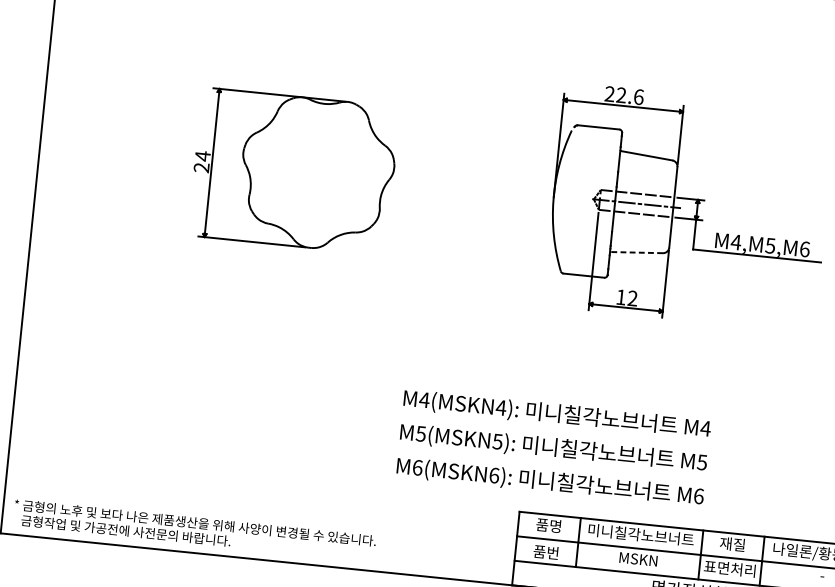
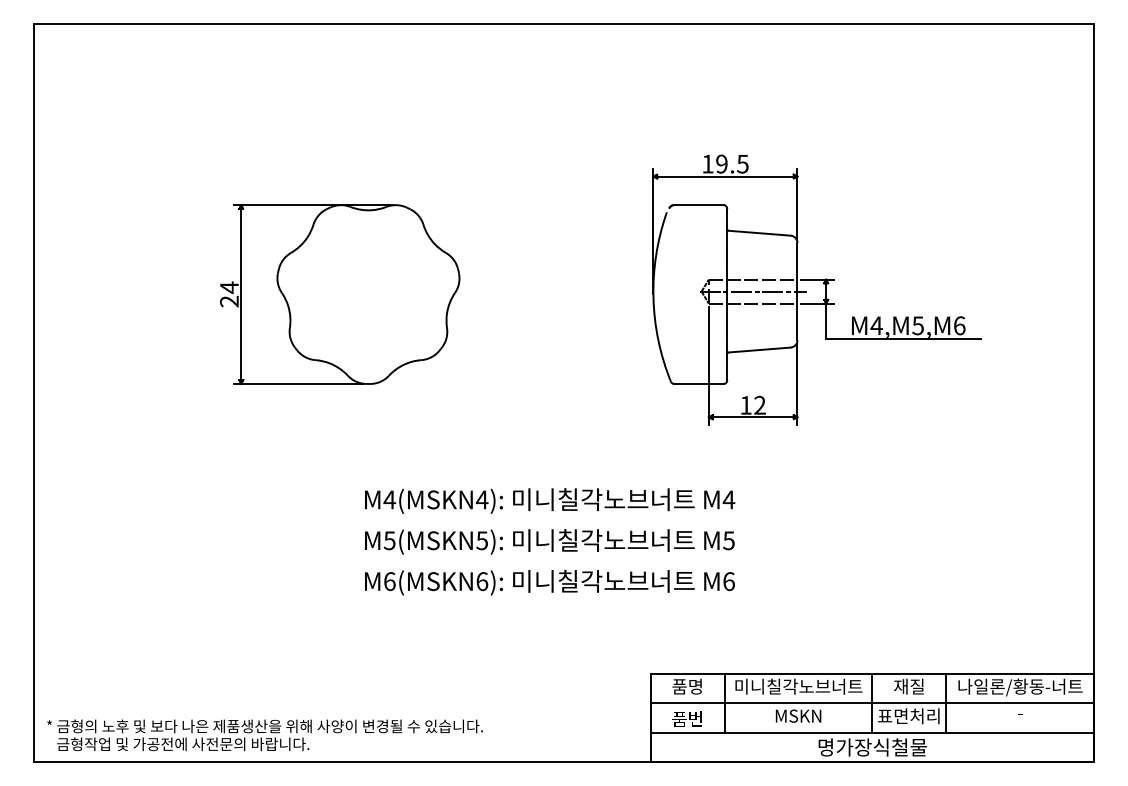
text: (624, 95) -> (725, 163), 22.6 -> 19.5
line: (636, 252) -> (759, 350), dashed -> solid
text: (554, 448) -> (550, 541), moved

